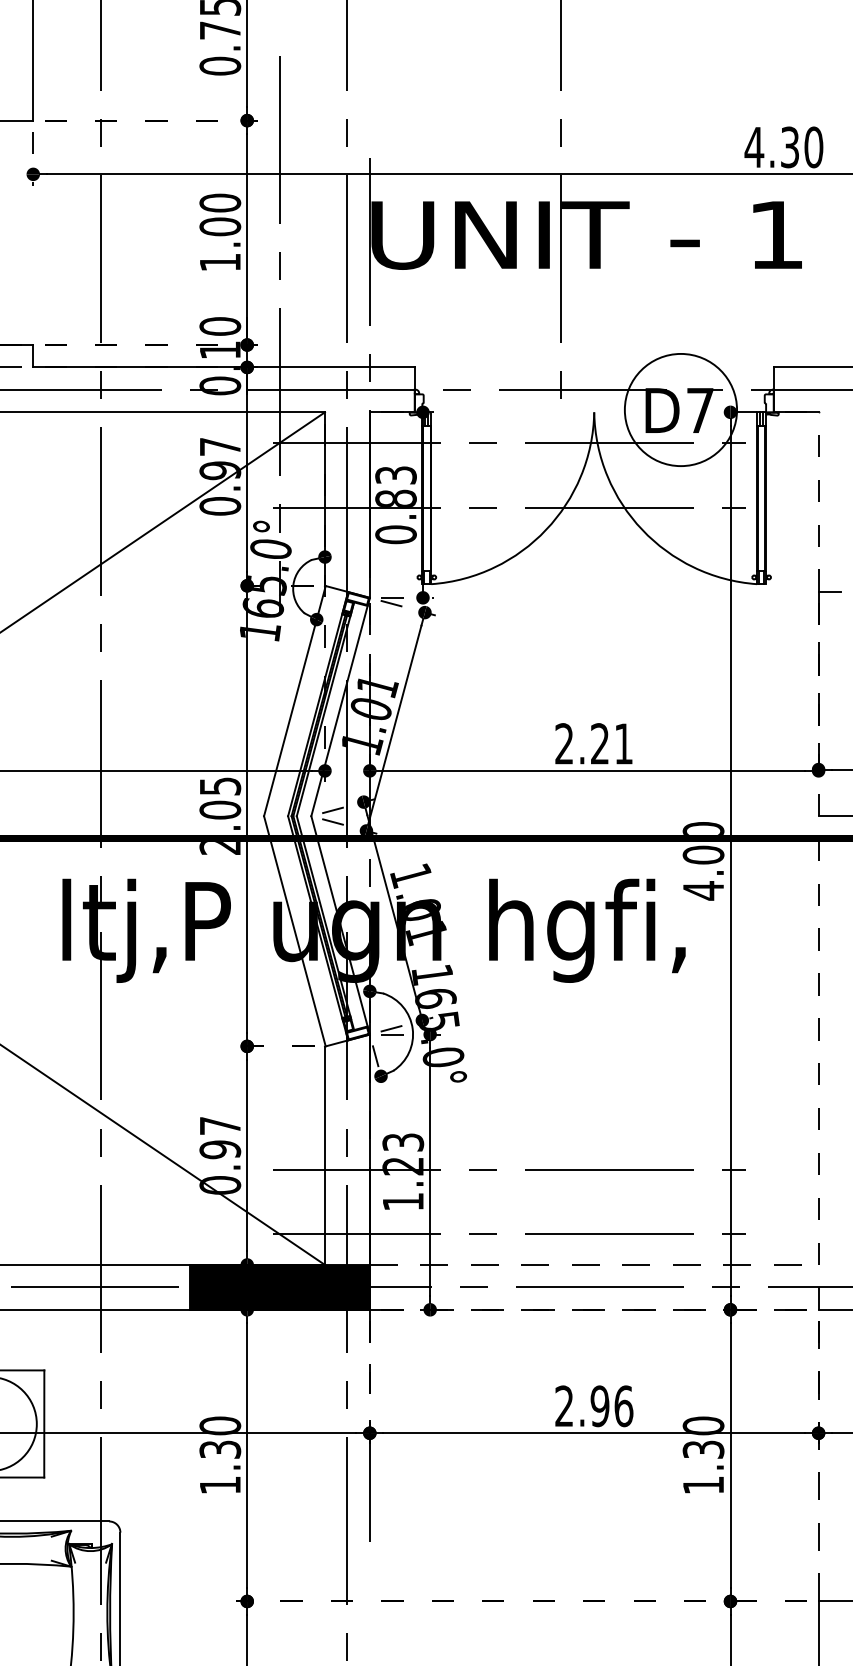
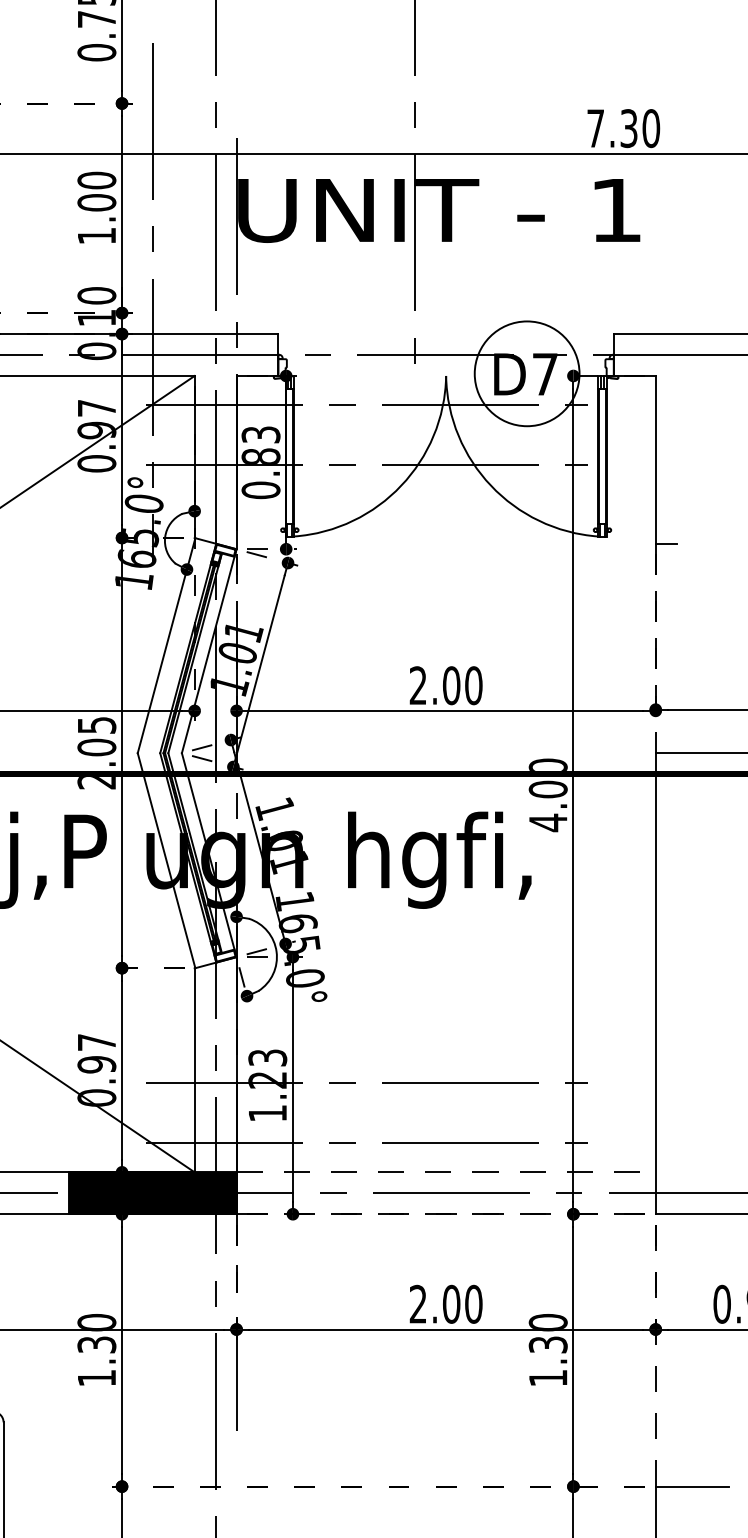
text: (754, 147) -> (595, 128), 4.30 -> 7.30
line: (818, 502) -> (655, 460), dashed -> solid
text: (611, 743) -> (462, 685), 2.21 -> 2.00
line: (818, 1063) -> (655, 984), dashed -> solid
text: (611, 1406) -> (462, 1304), 2.96 -> 2.00

